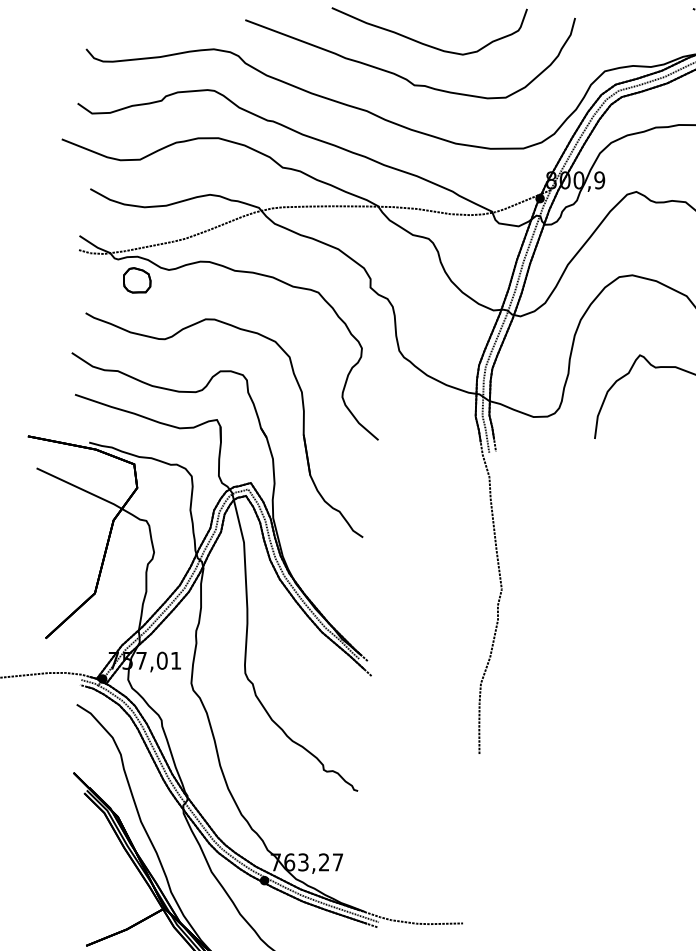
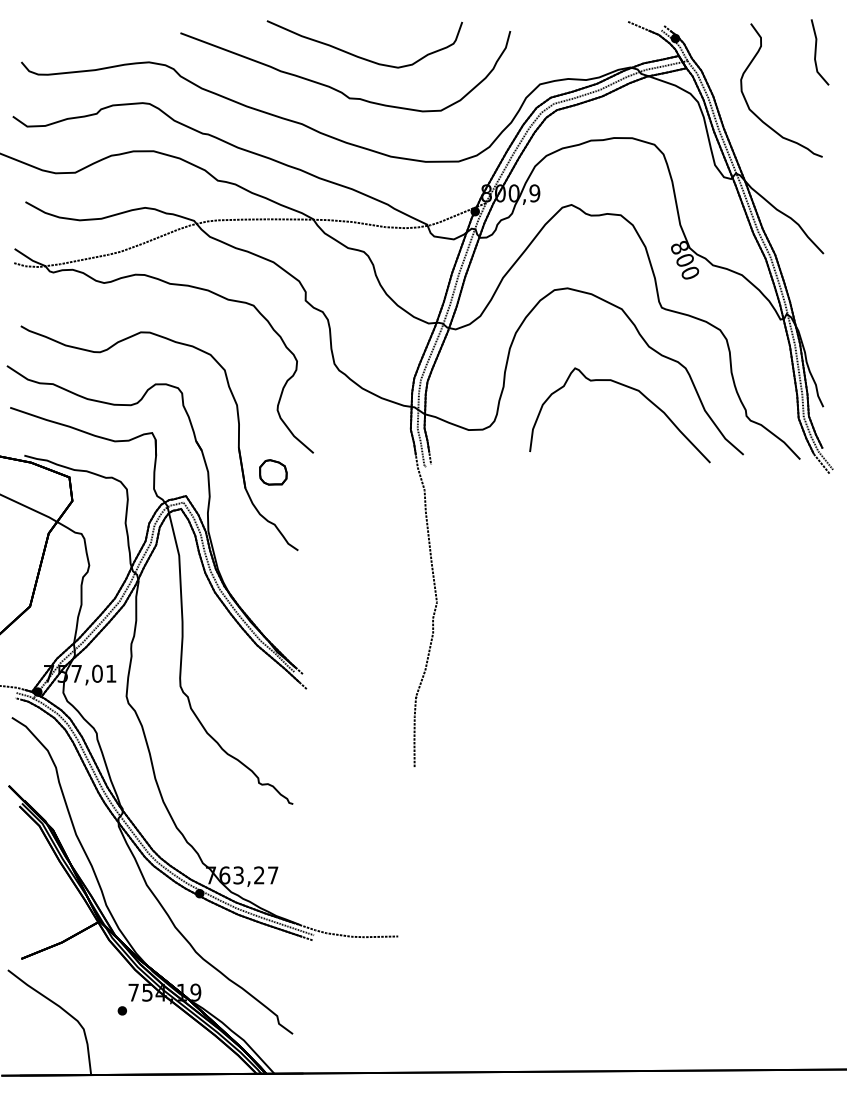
part: (137, 280) -> (273, 472), moved

